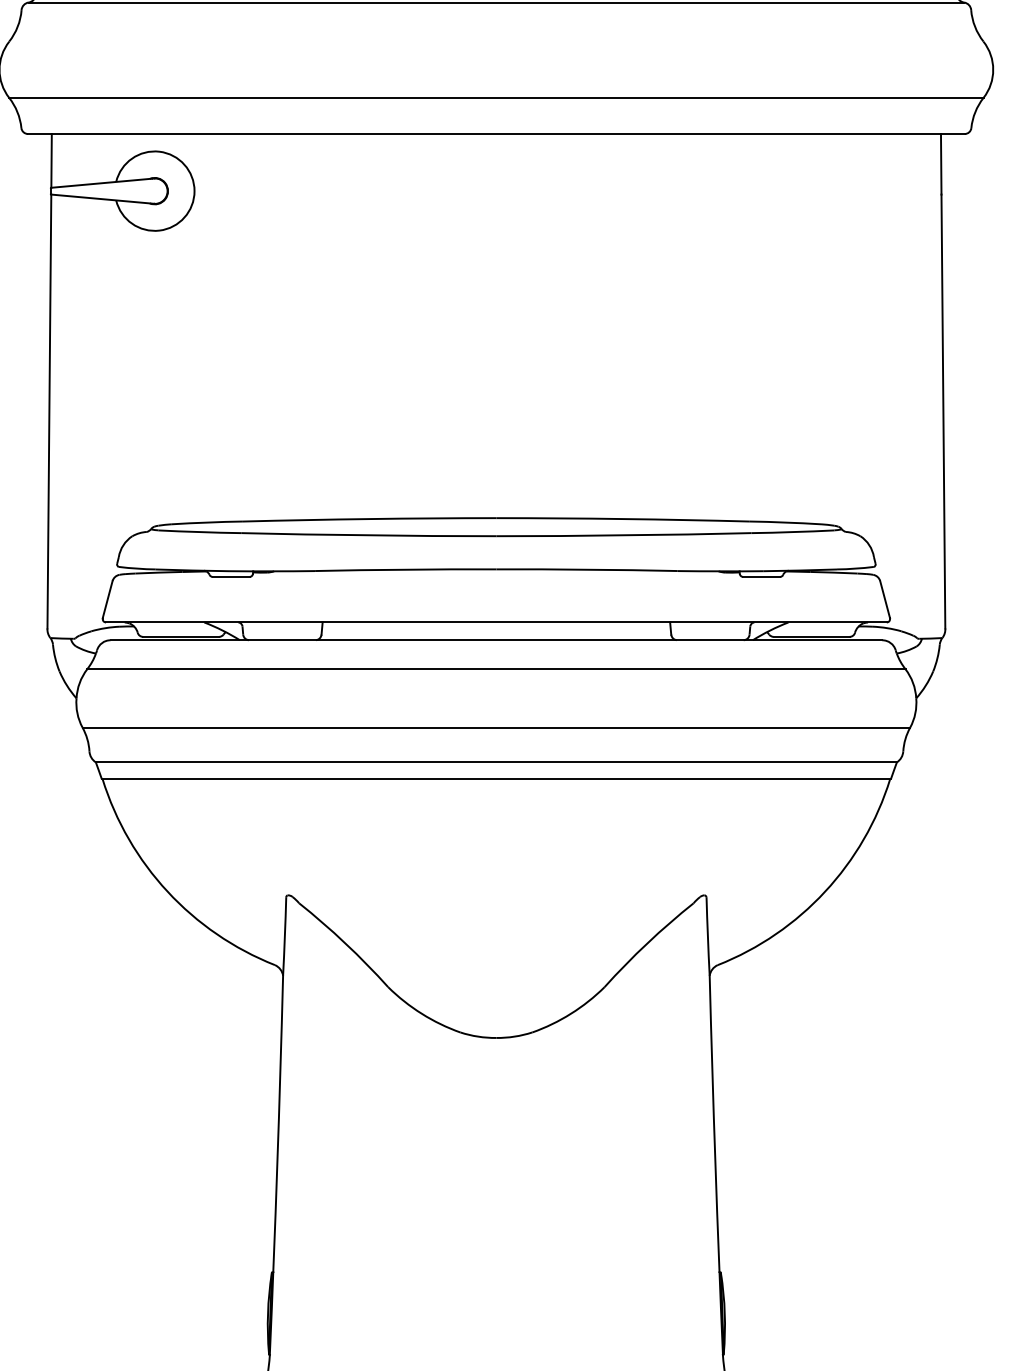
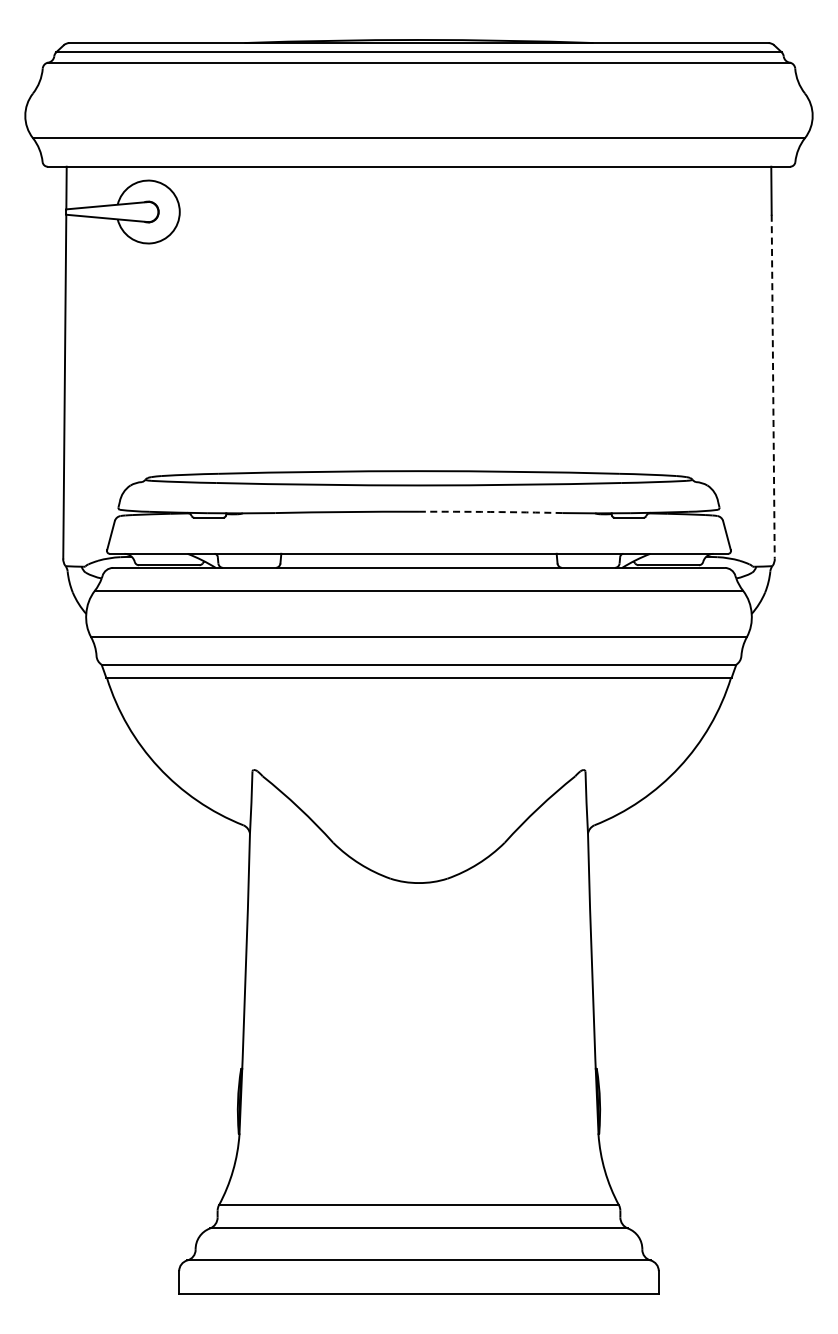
line: (943, 411) -> (773, 386), solid -> dashed
arc: (586, 569) -> (490, 511), solid -> dashed

